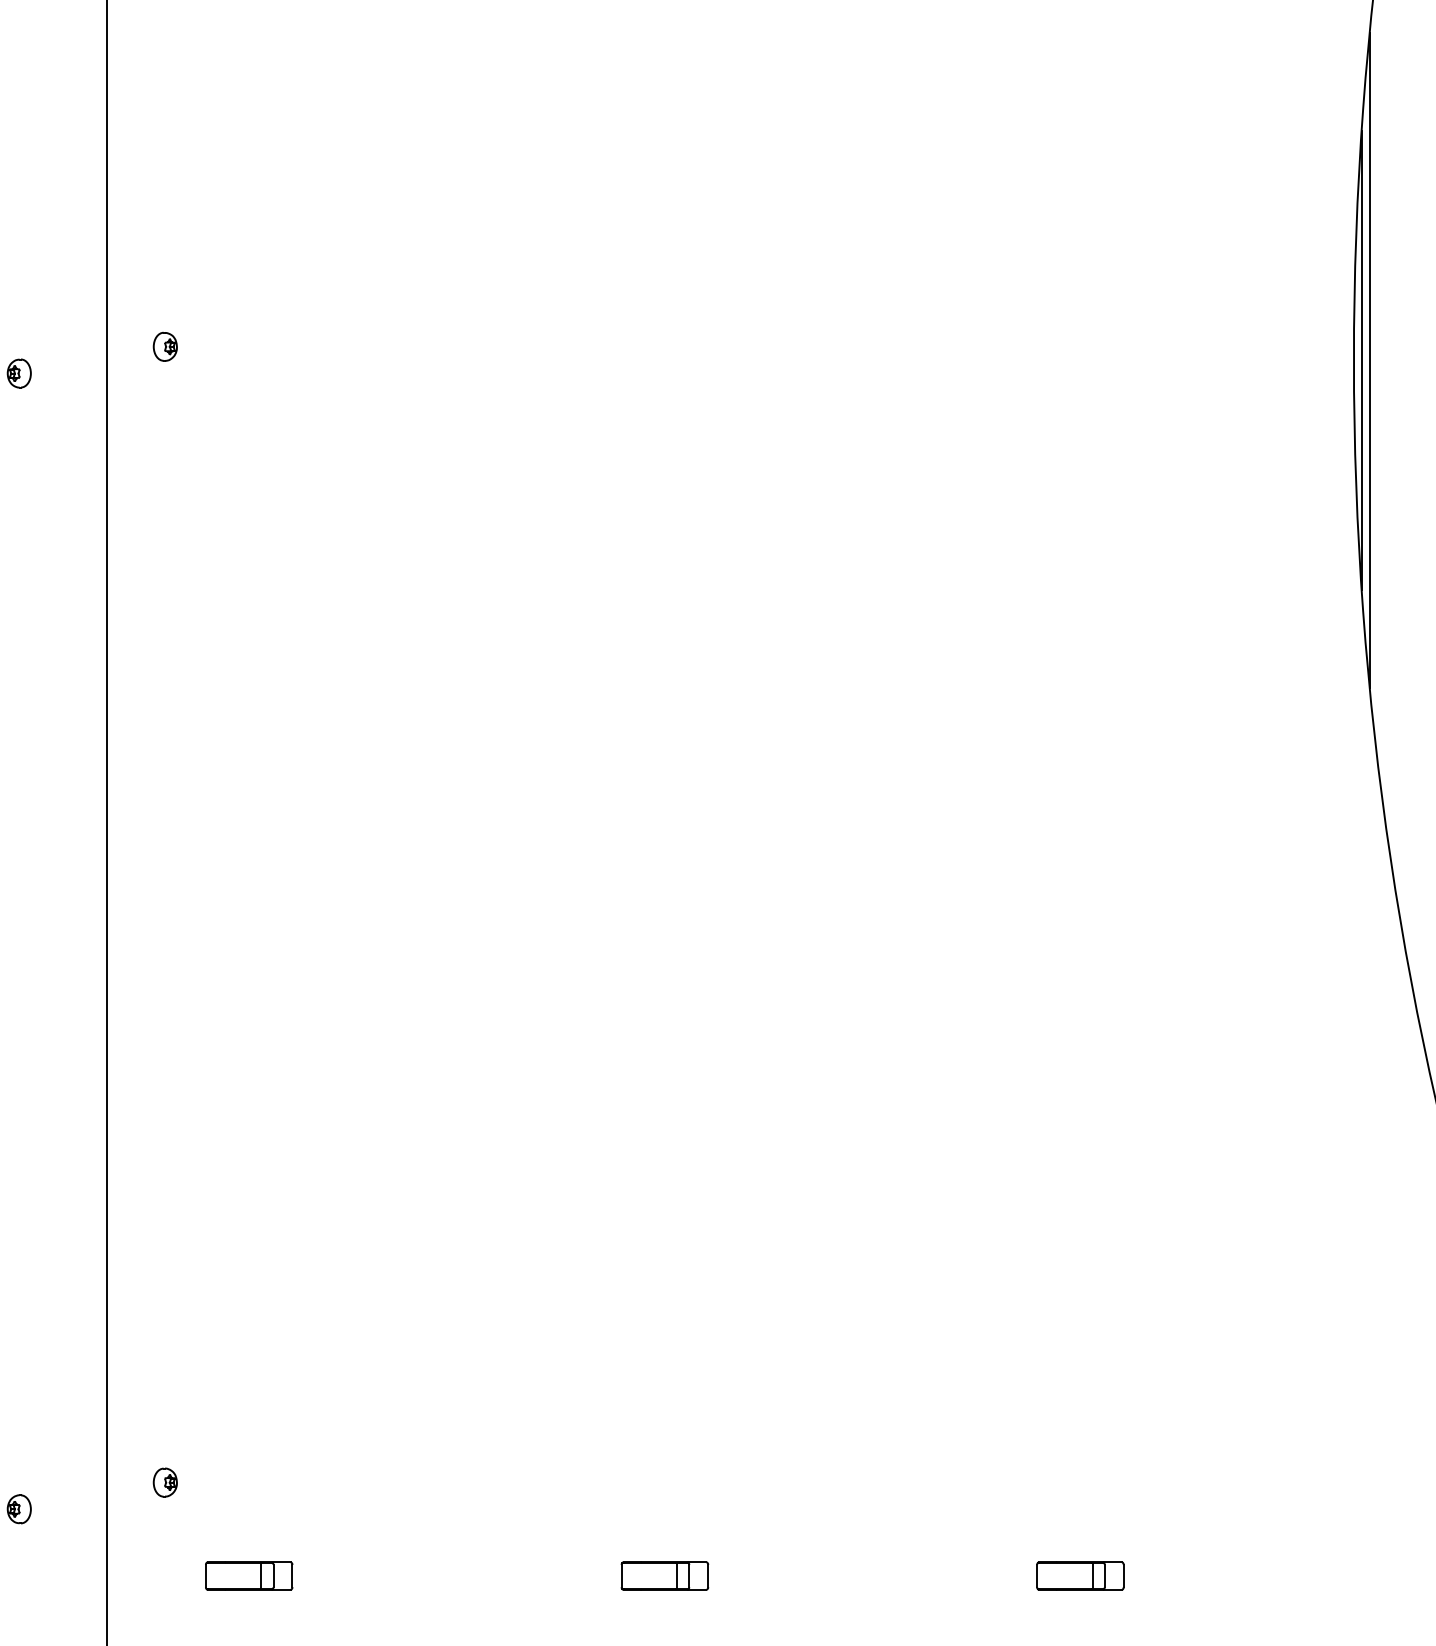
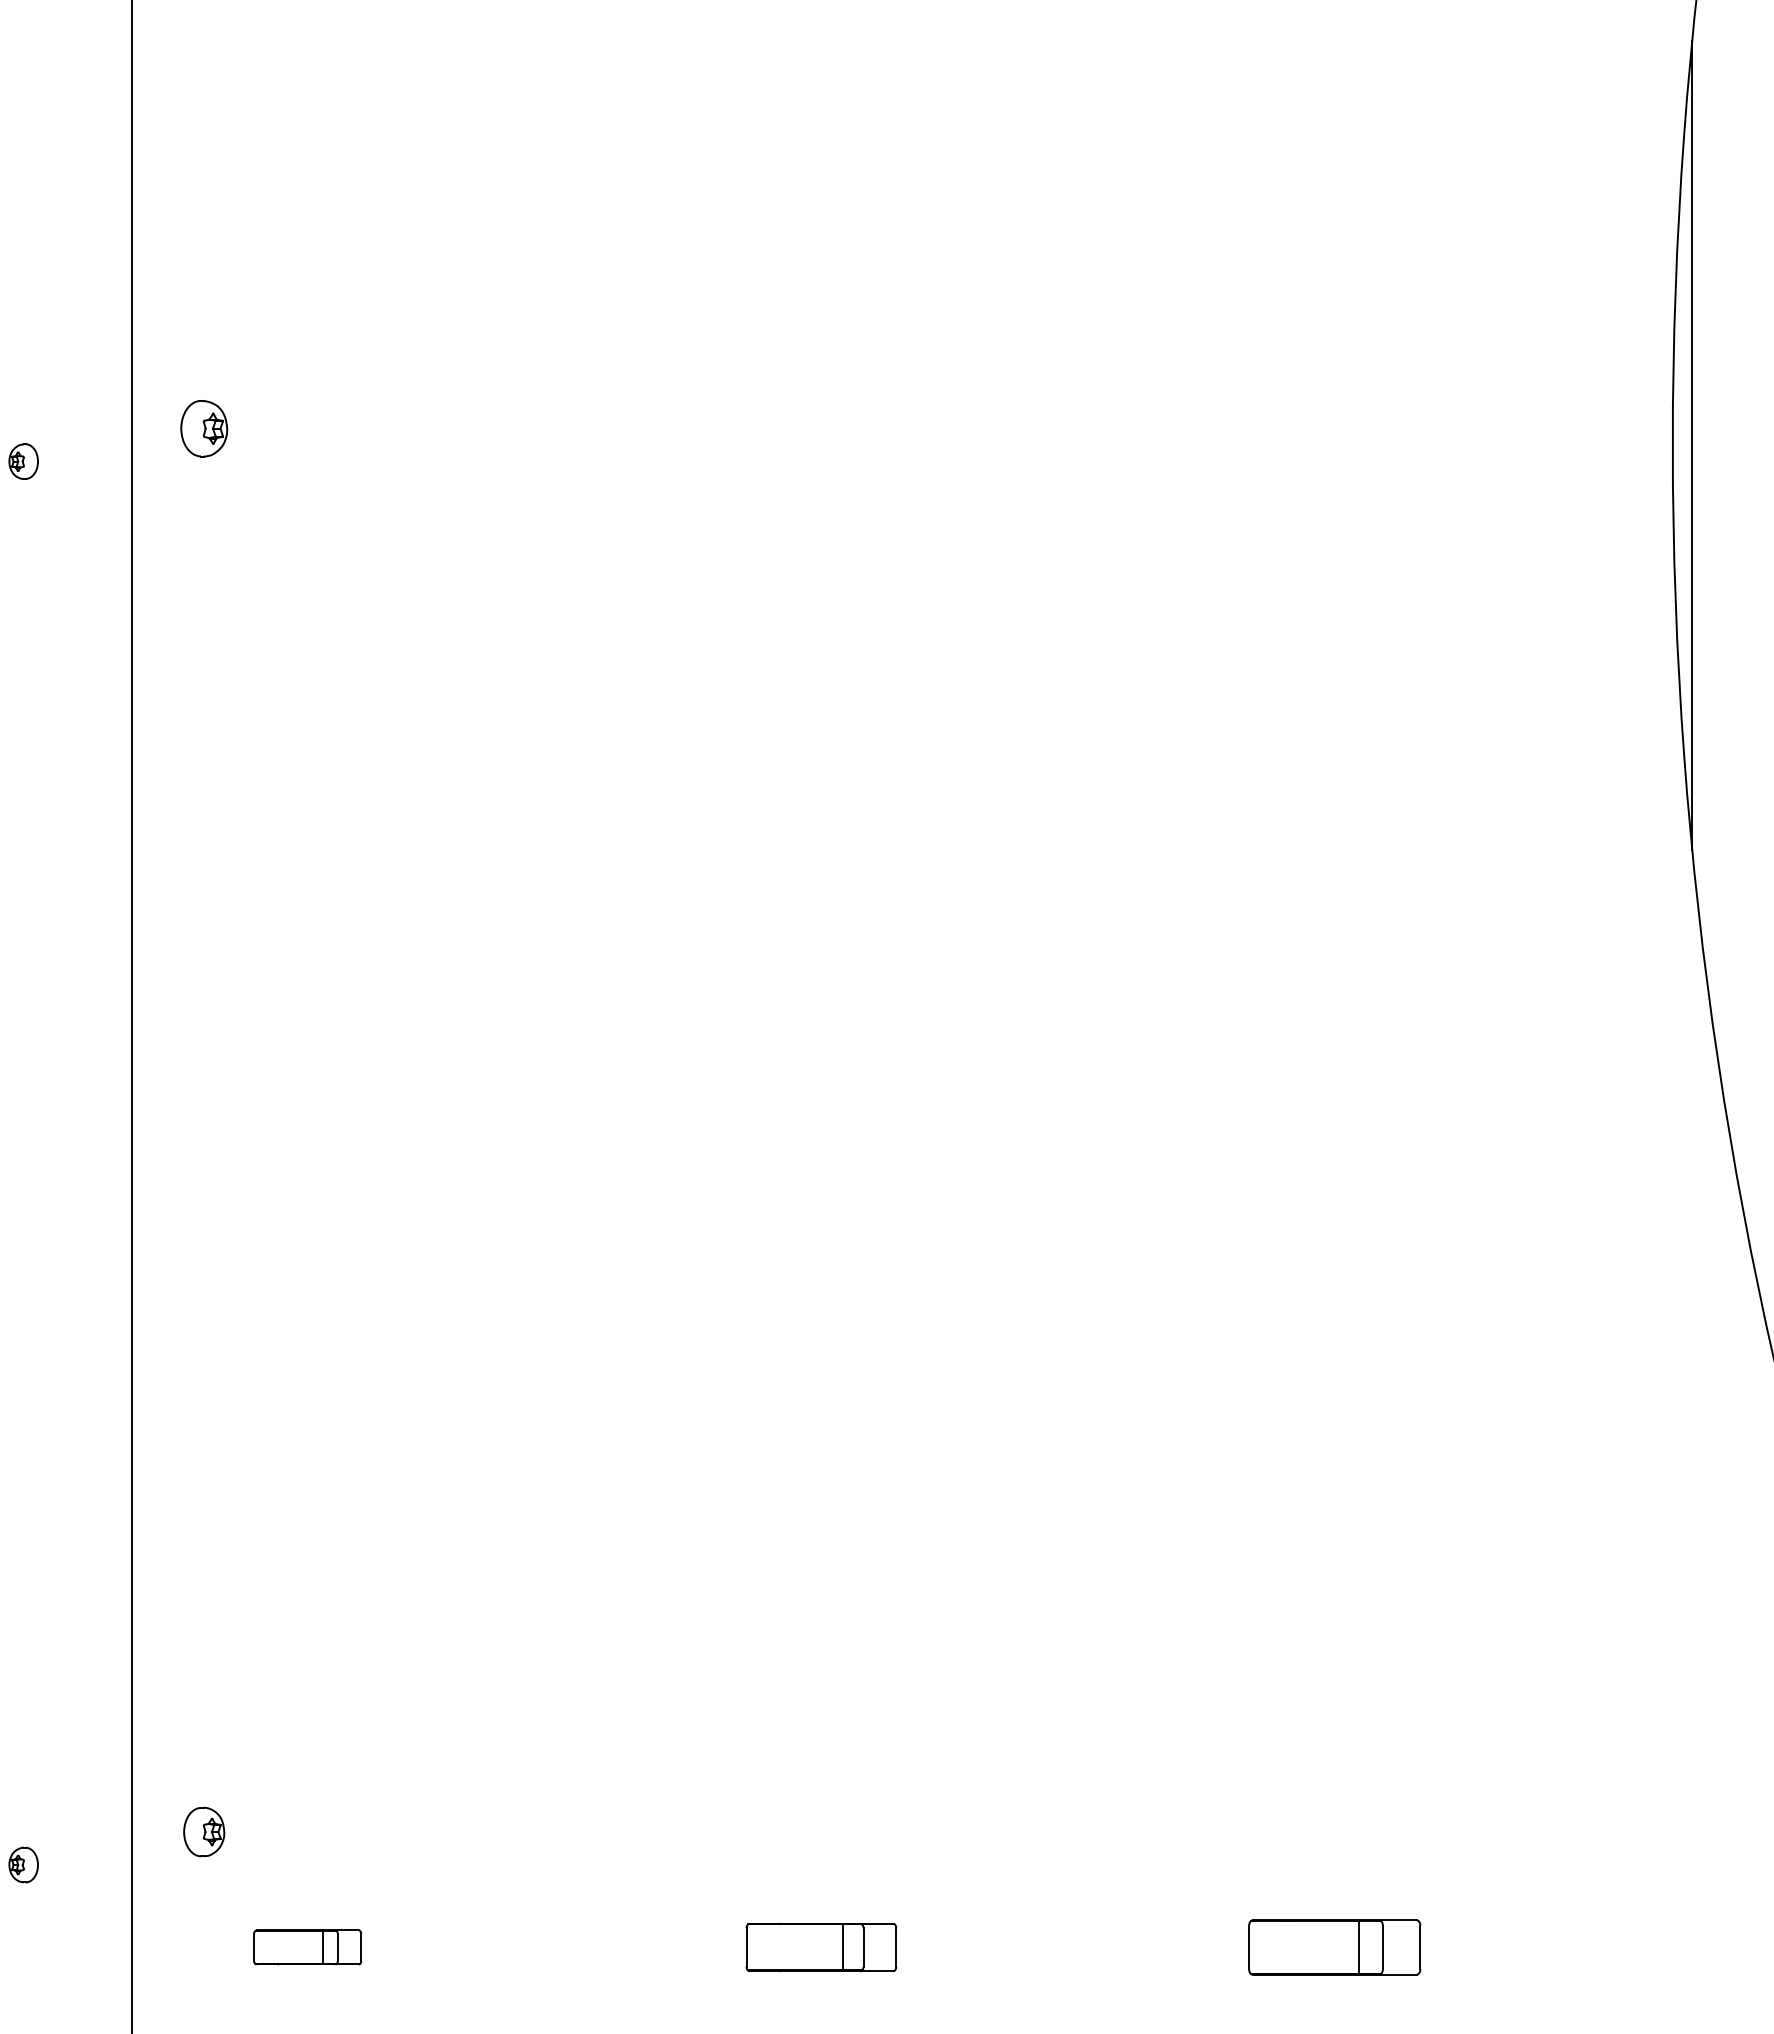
part: (164, 346) -> (203, 428), size x1.6
line: (1361, 360) -> (1682, 445), removed
part: (164, 1482) -> (203, 1831), size x1.4
part: (664, 1576) -> (821, 1947), size x1.4
part: (1080, 1576) -> (1334, 1947), size x1.6

